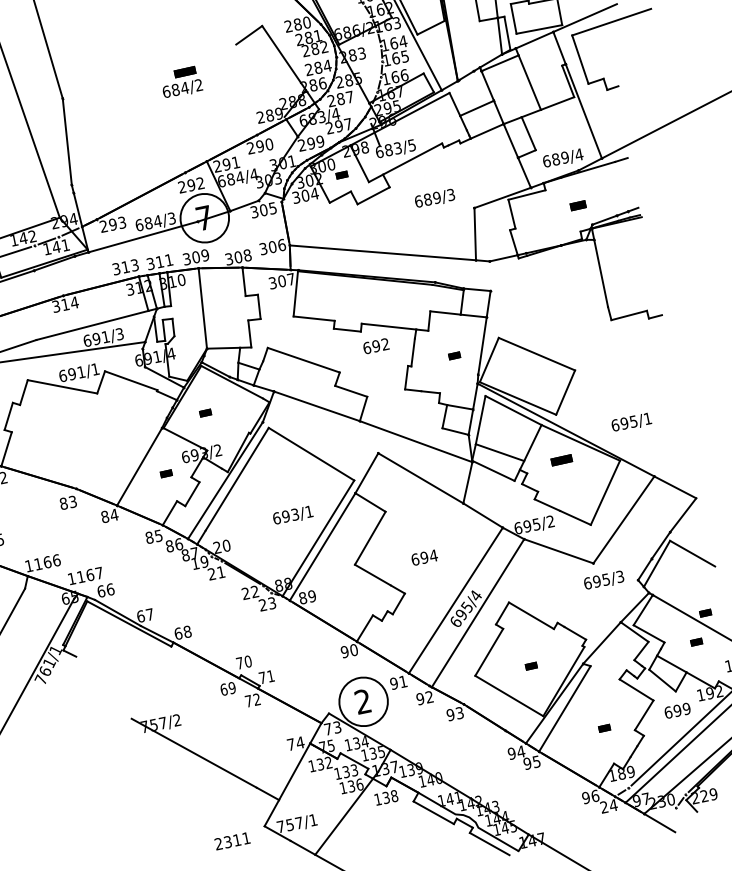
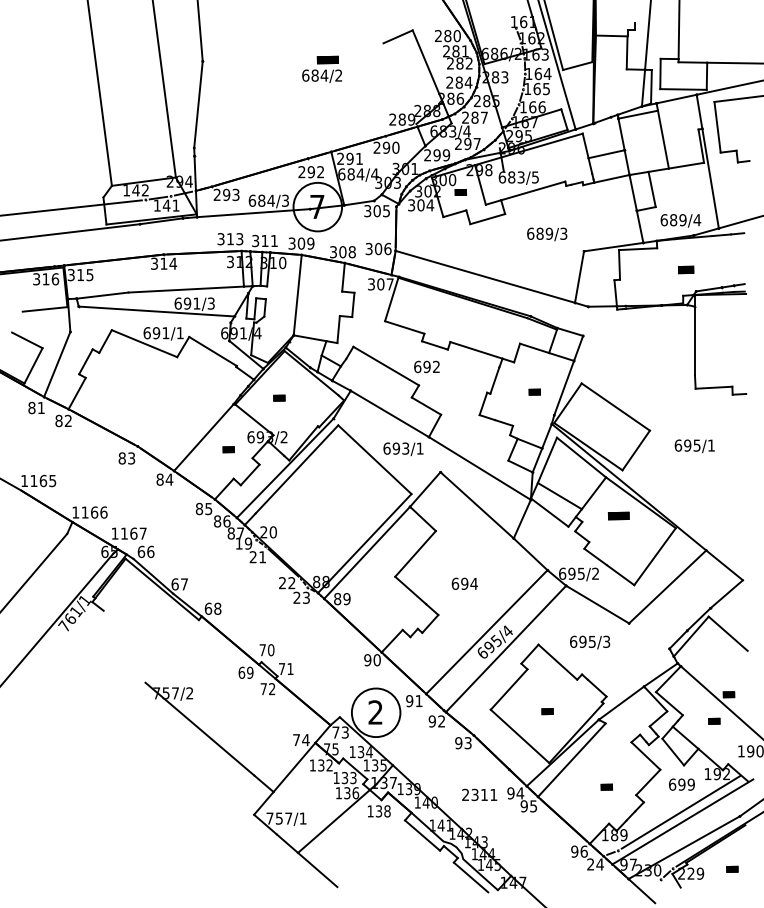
text: (375, 345) -> (426, 366), moved
text: (631, 423) -> (694, 446), moved
text: (293, 515) -> (403, 449), moved
text: (604, 580) -> (590, 642), moved
text: (232, 840) -> (479, 794), moved

